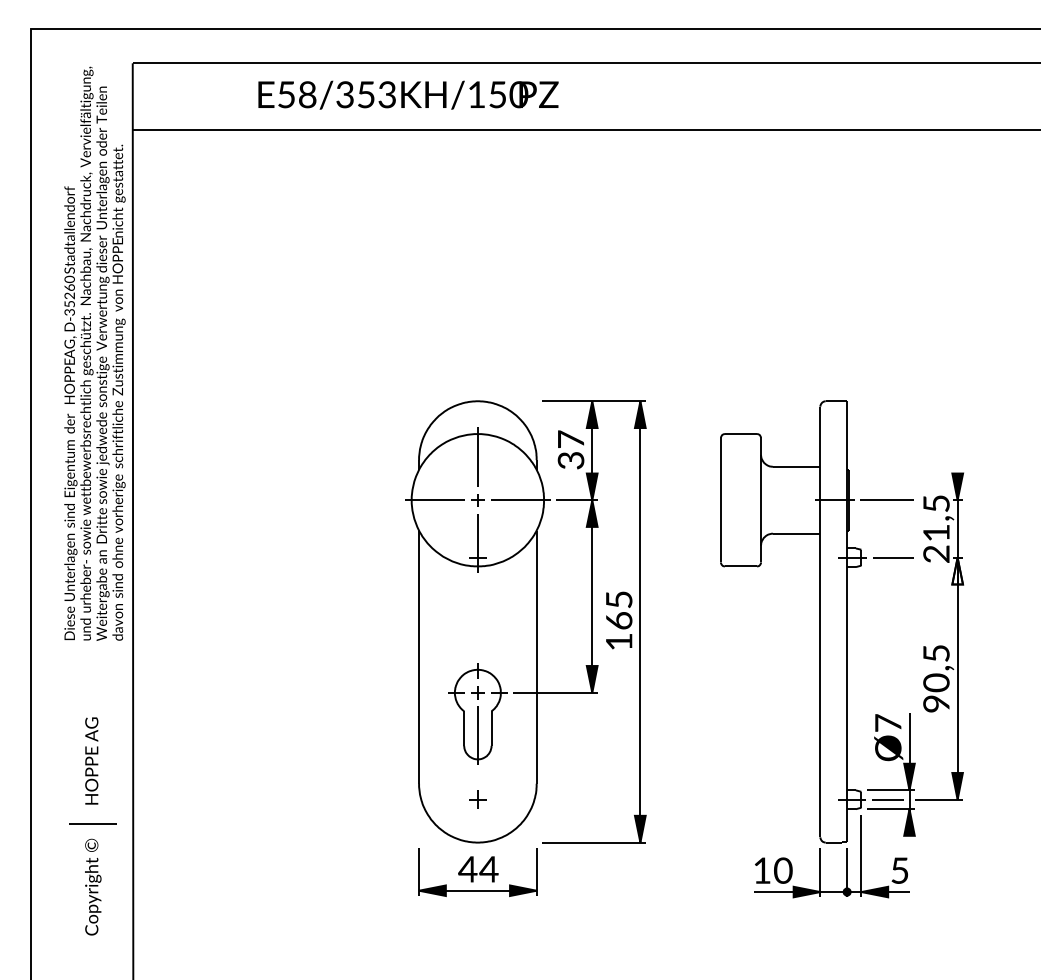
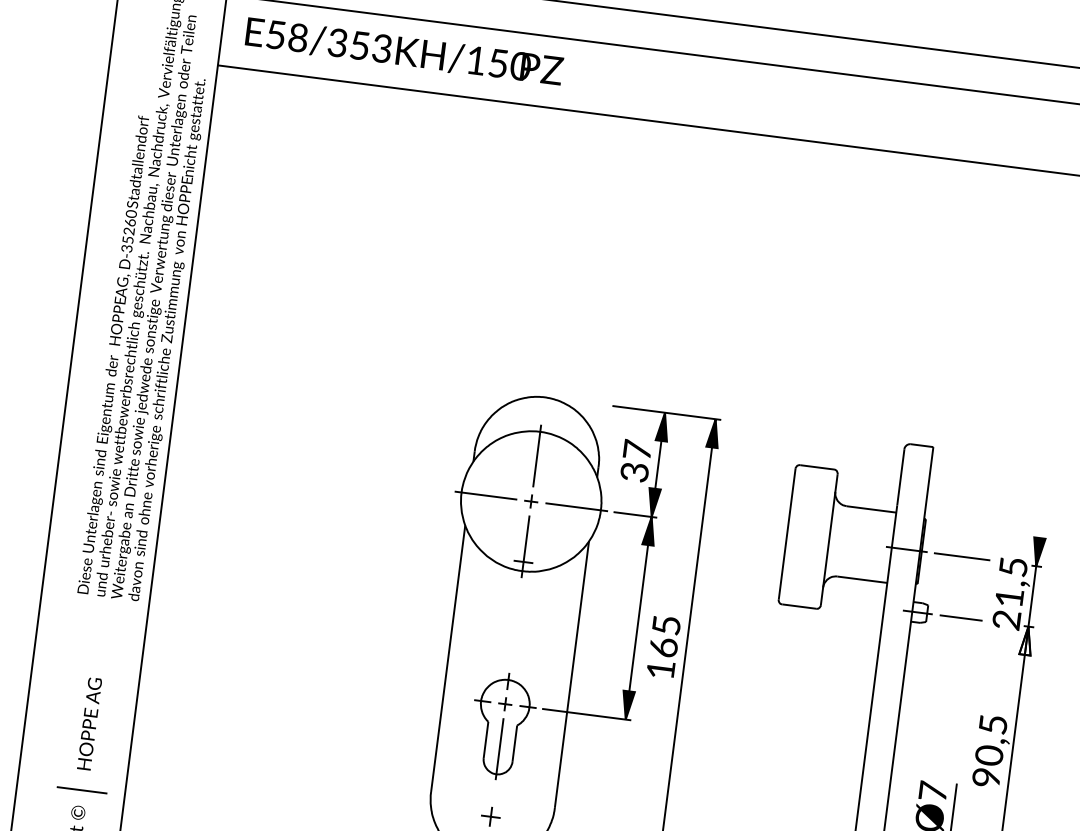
text: (408, 94) -> (404, 51), moved

